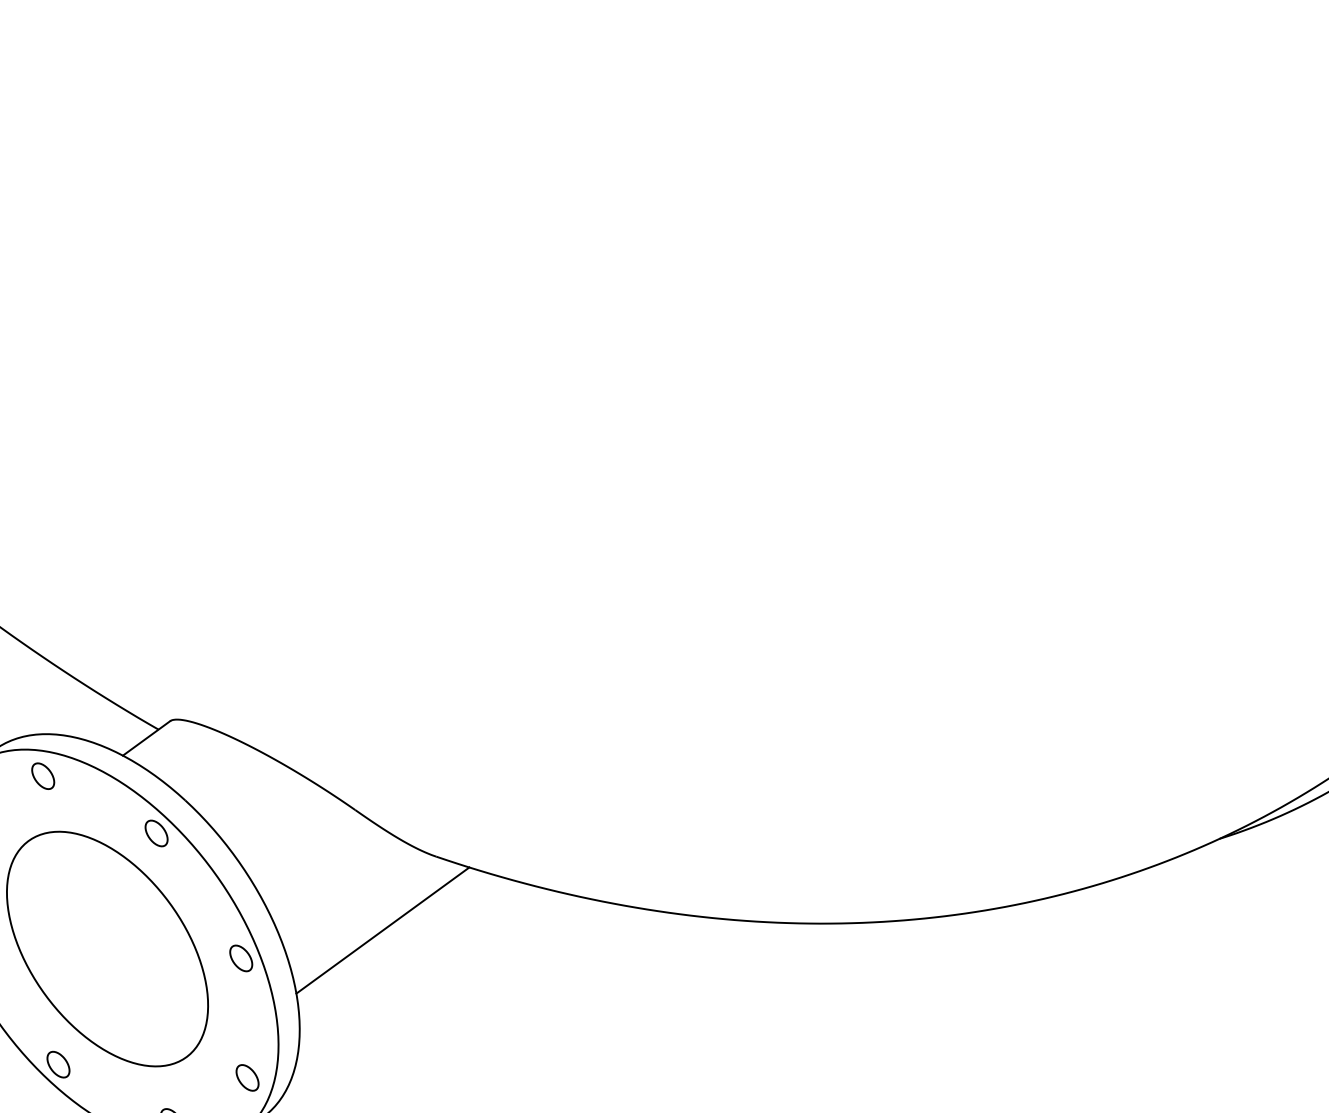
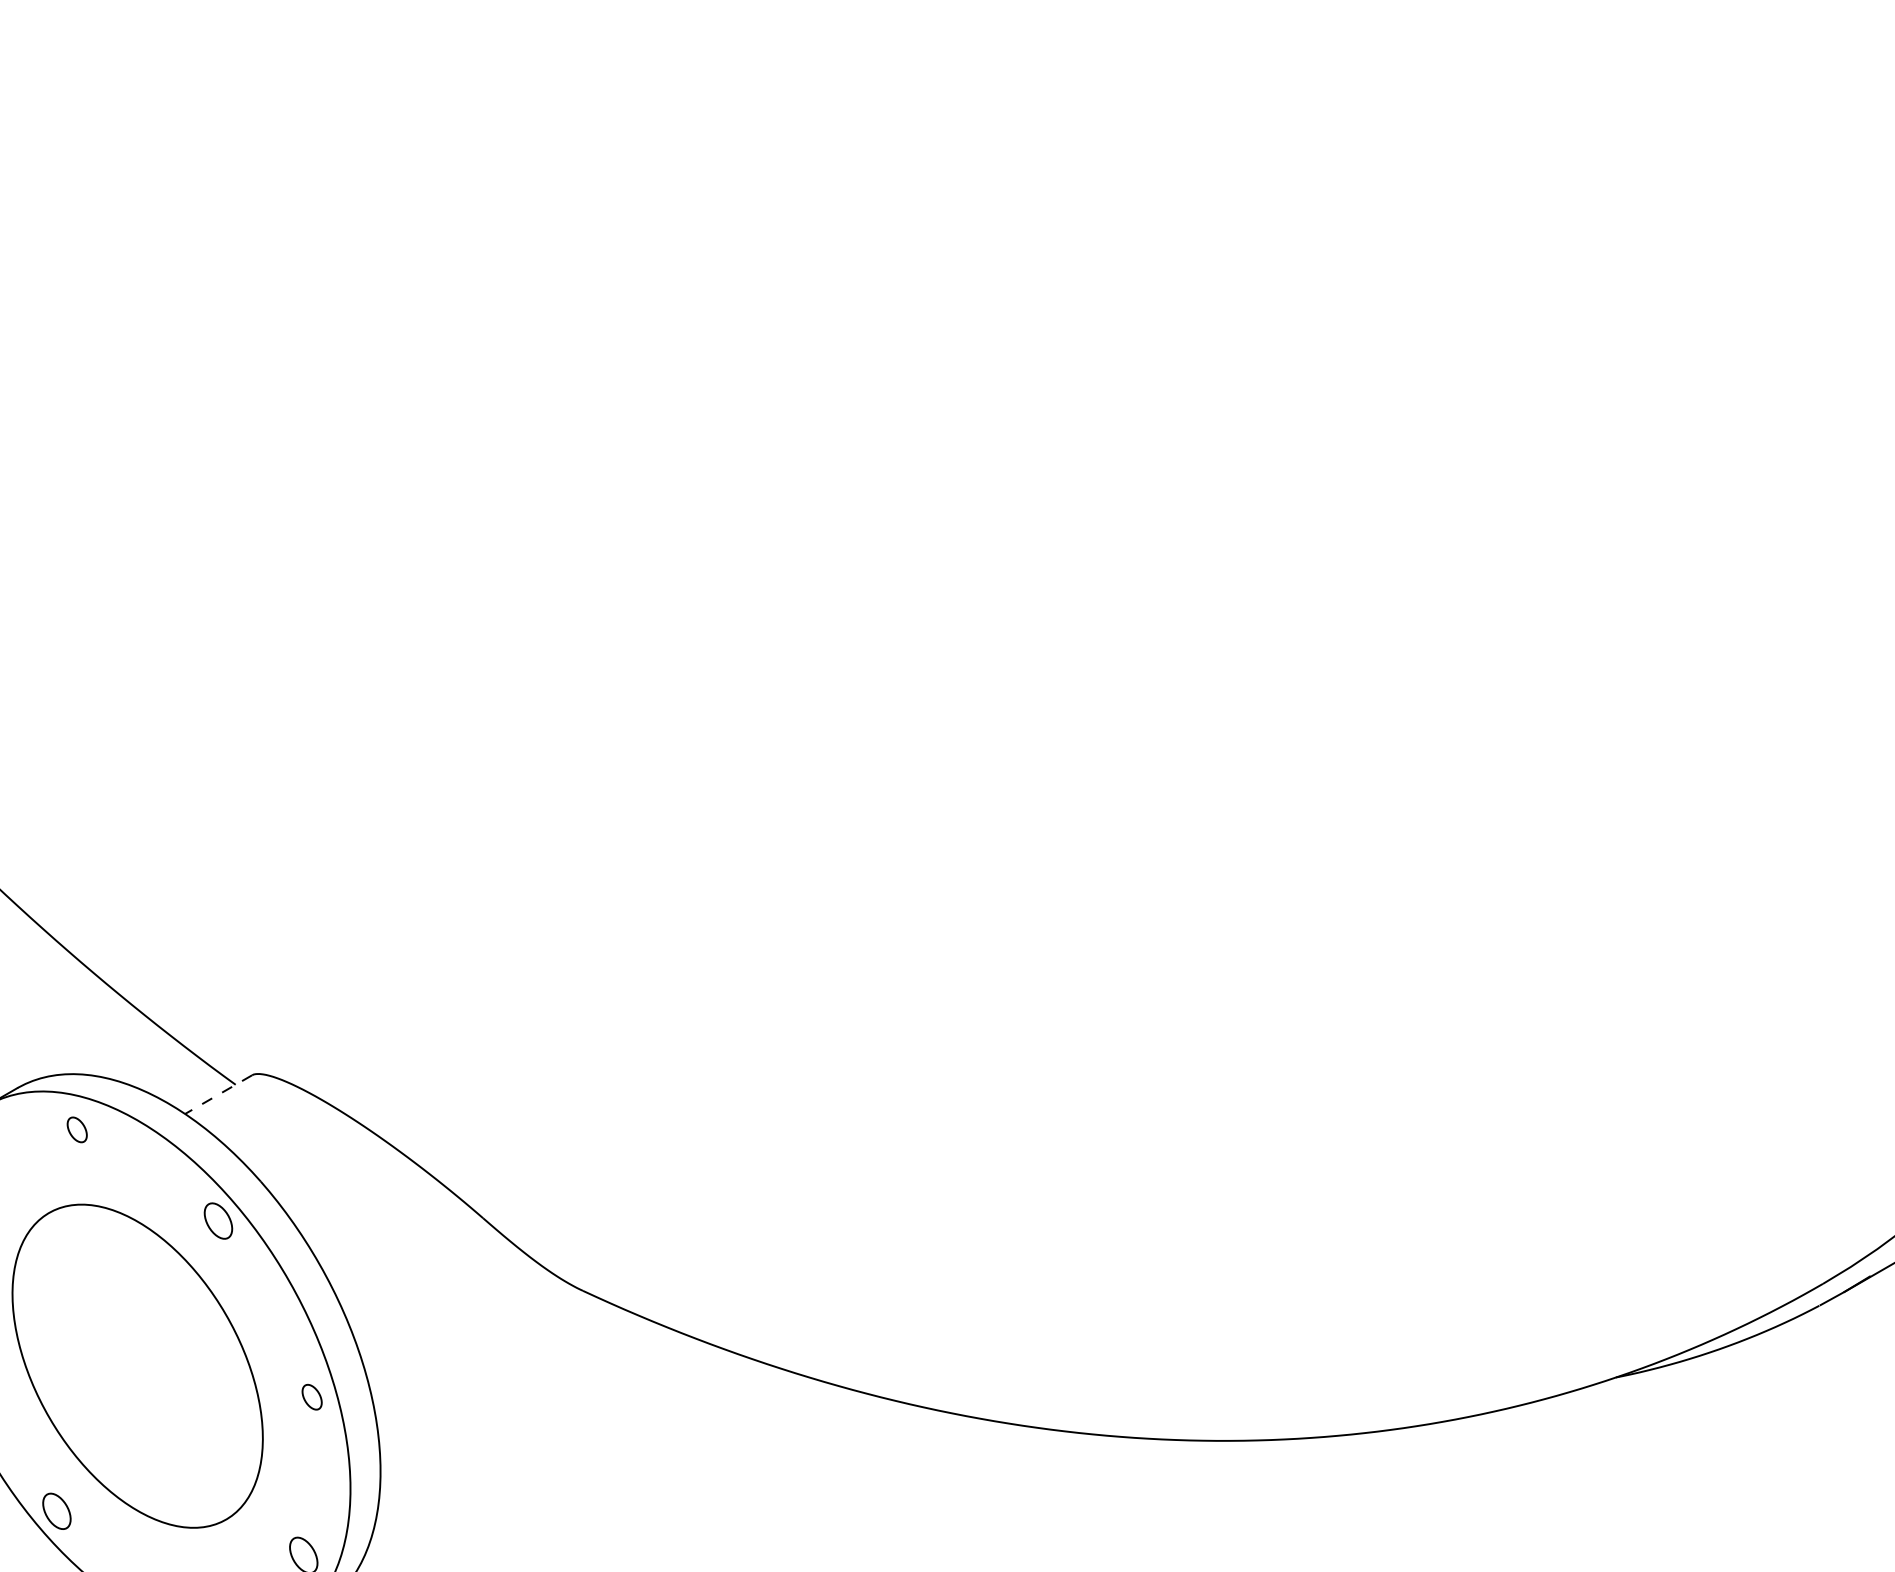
line: (146, 738) -> (218, 1094), solid -> dashed
part: (42, 776) -> (76, 1129), size x0.7
line: (382, 930) -> (502, 1380), removed
part: (240, 957) -> (311, 1396), size x0.7

